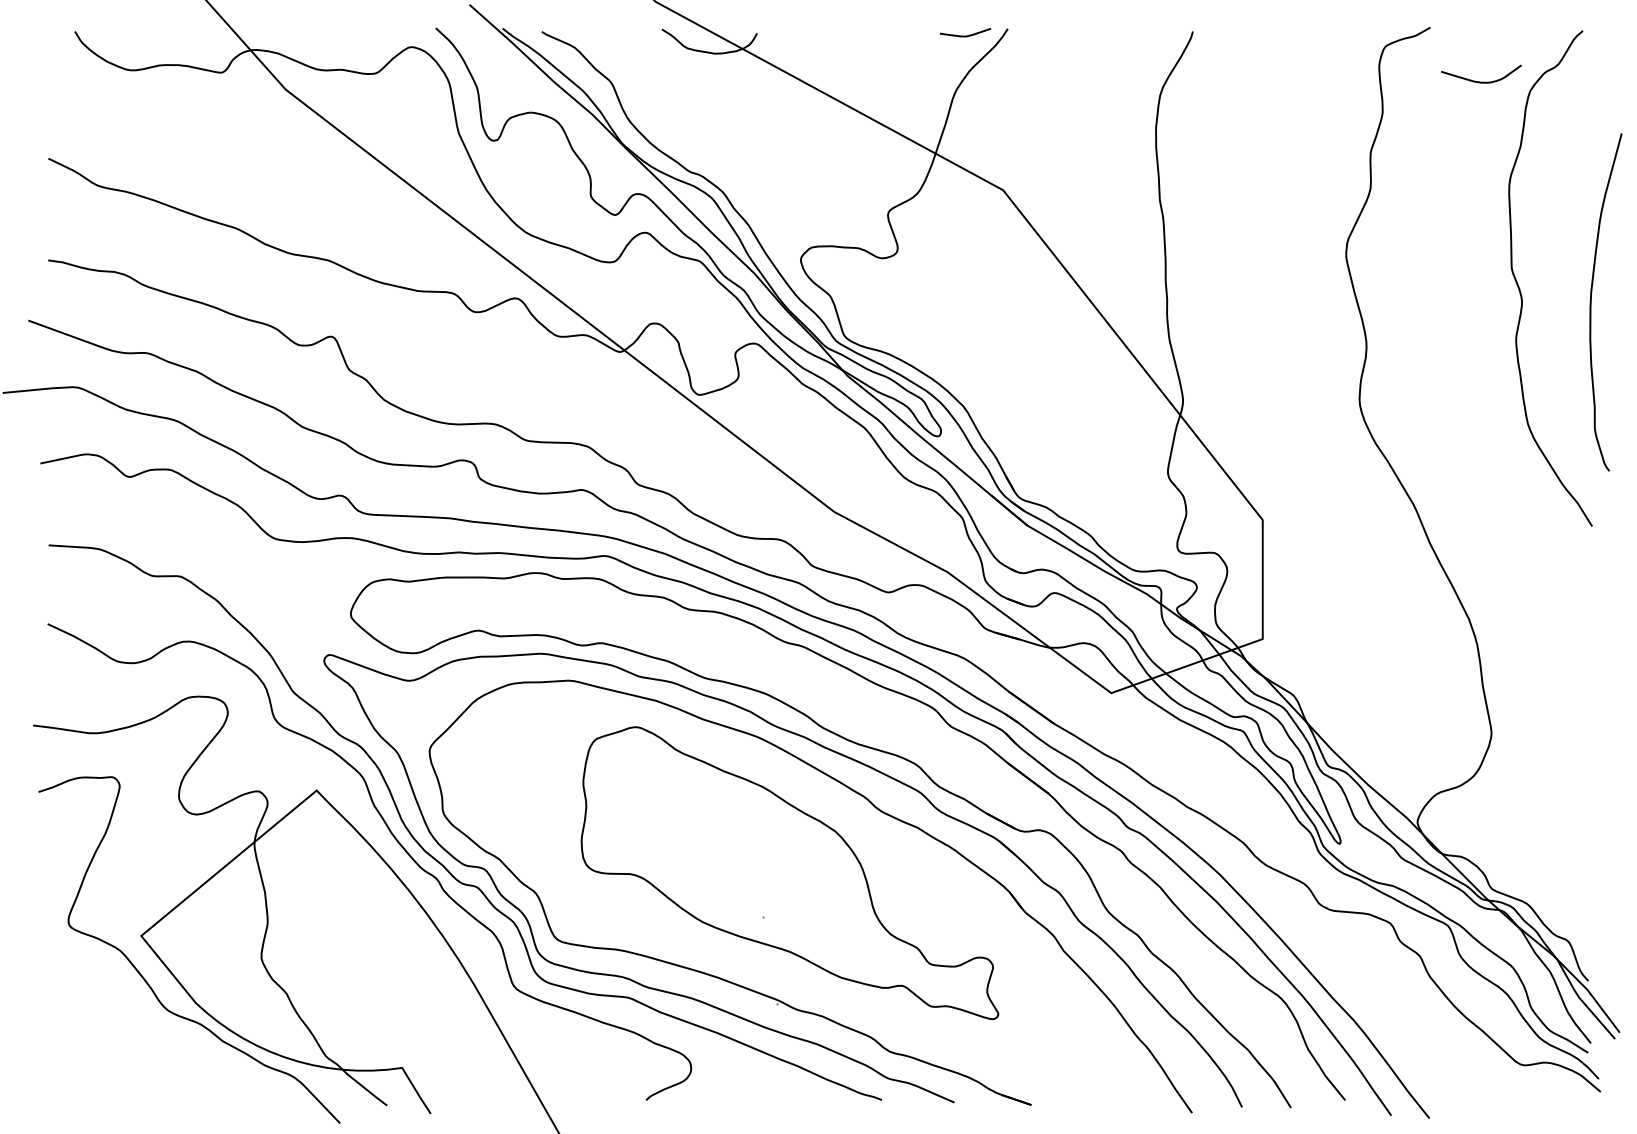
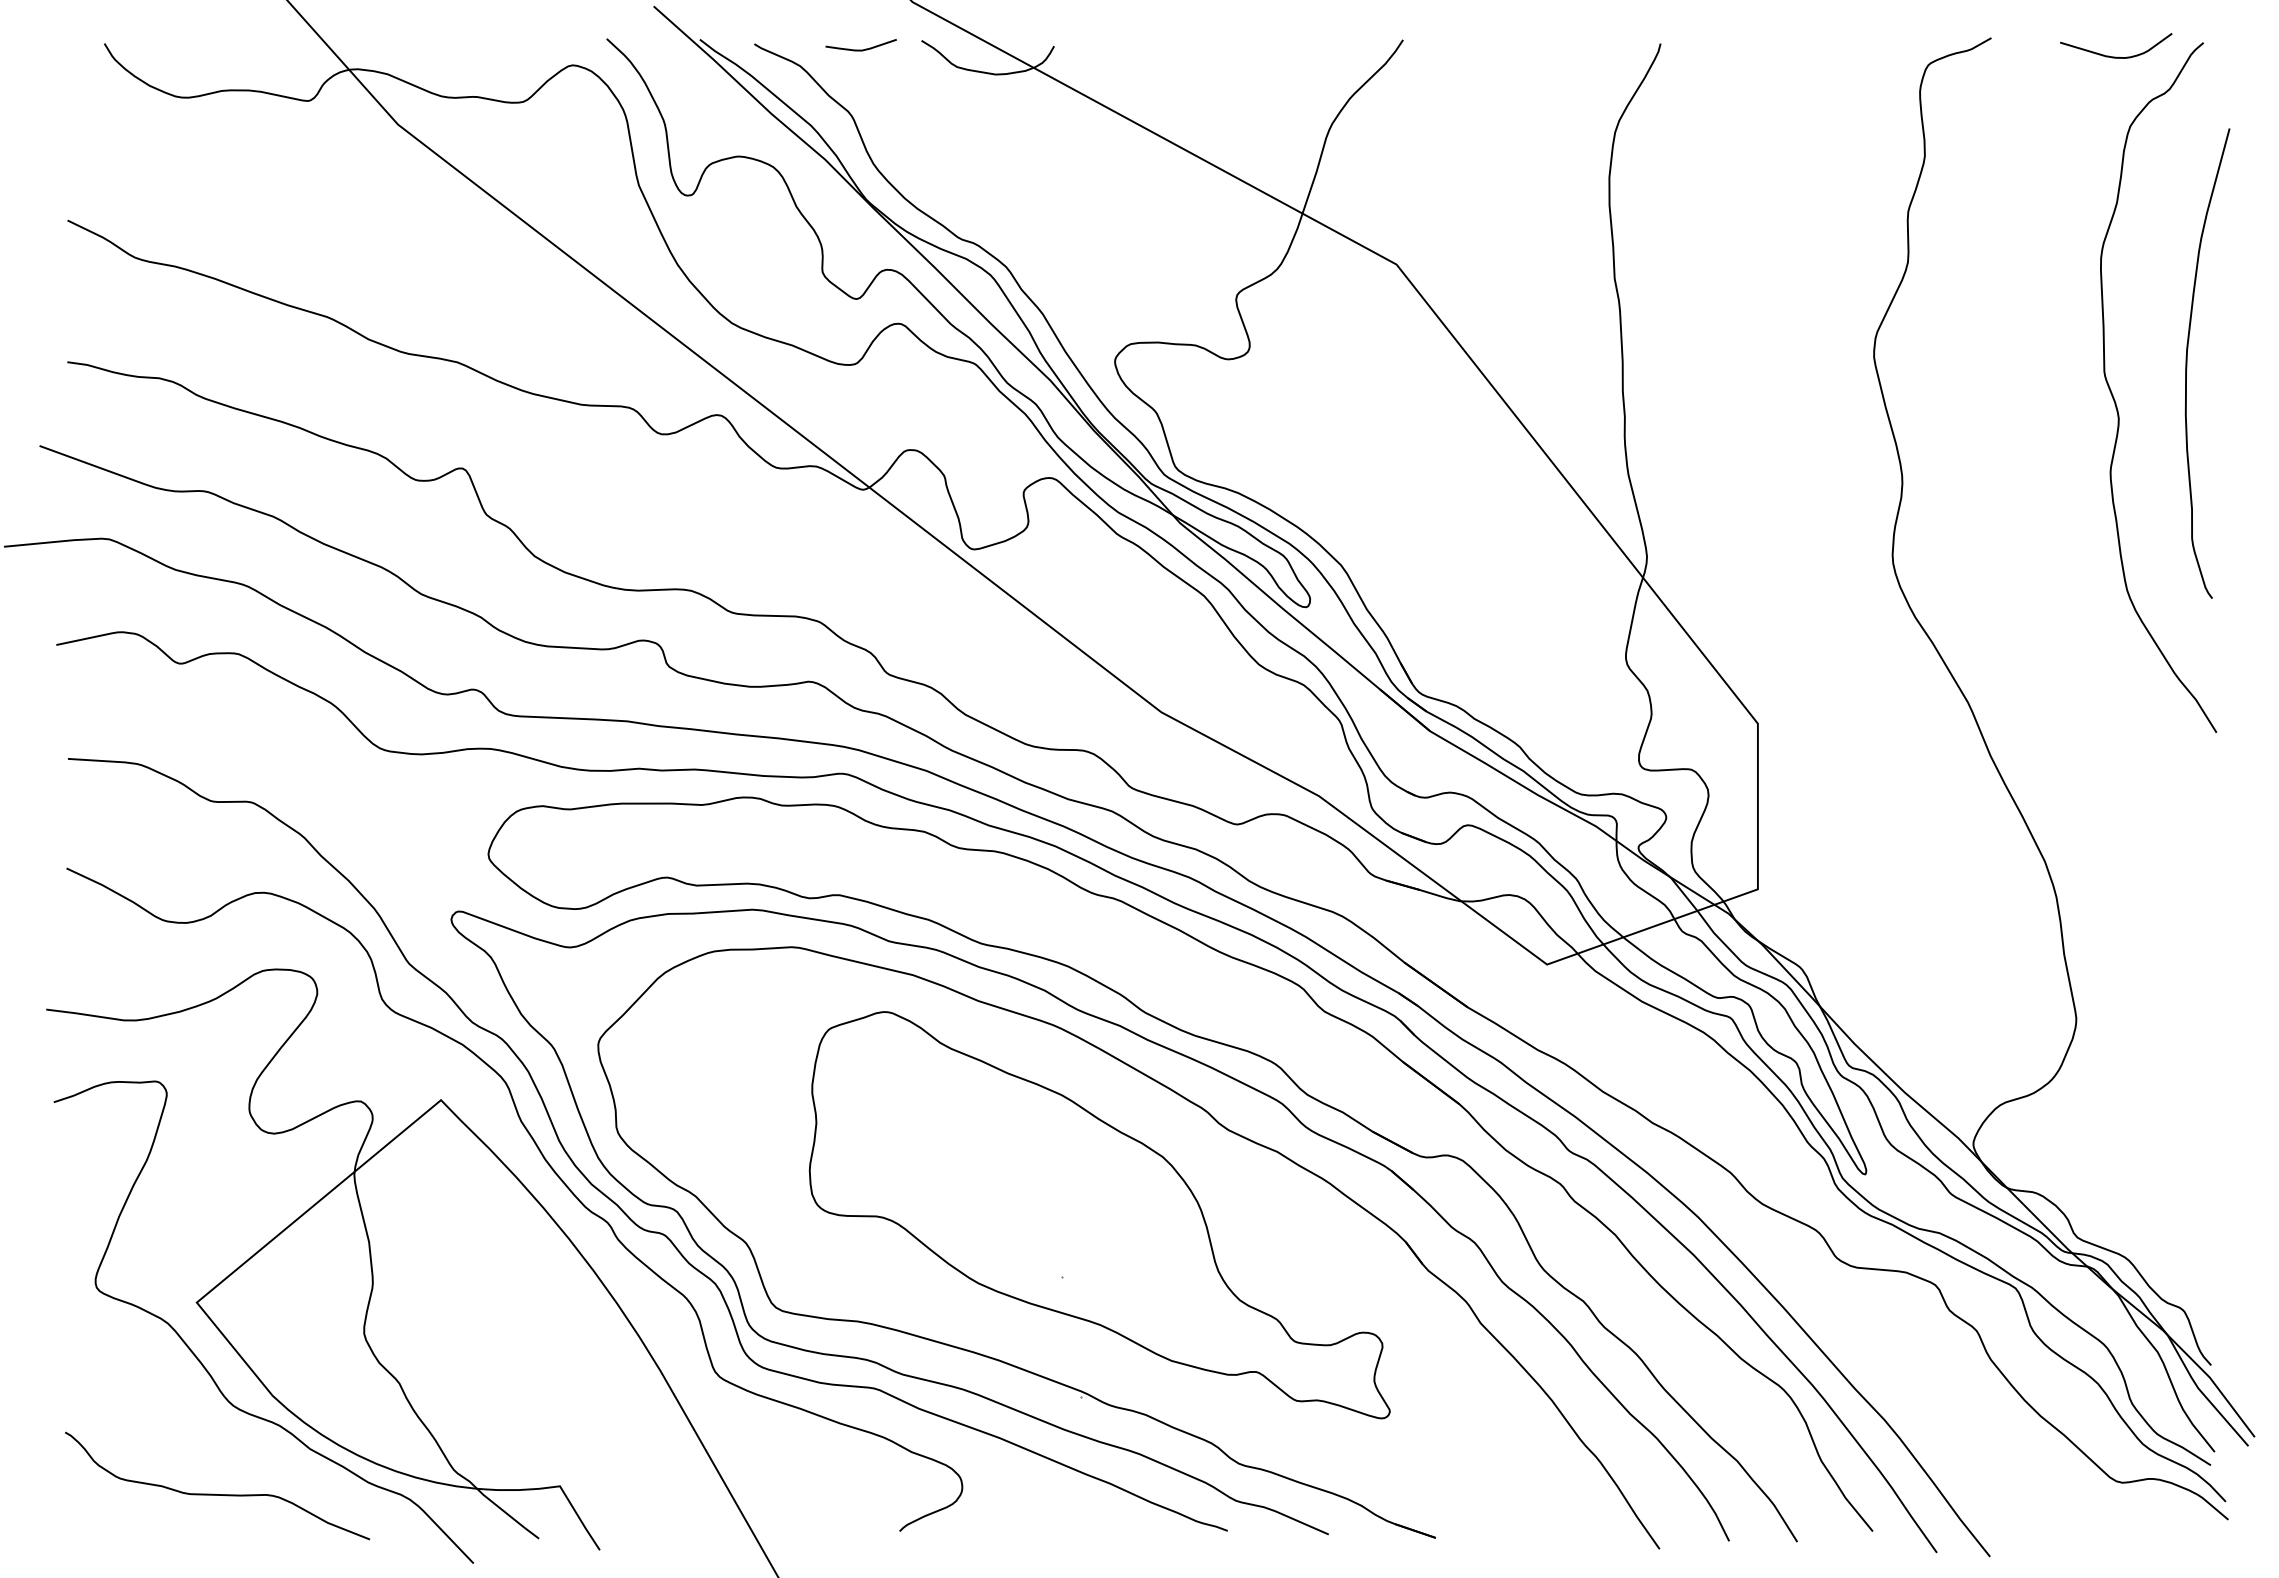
curve: (965, 35) -> (860, 49), moved
curve: (1481, 81) -> (2116, 56), moved
curve: (1591, 302) -> (2187, 363), moved
curve: (153, 1073) -> (214, 1493), added

